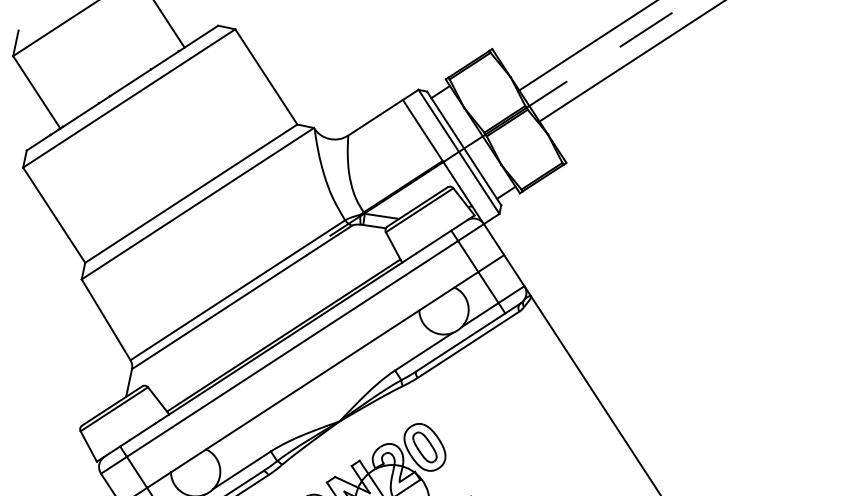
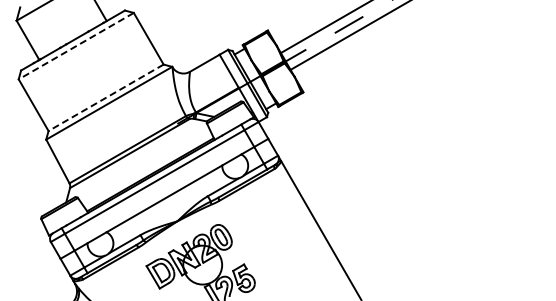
line: (127, 99) -> (75, 46), solid -> dashed
line: (190, 195) -> (105, 98), solid -> dashed

